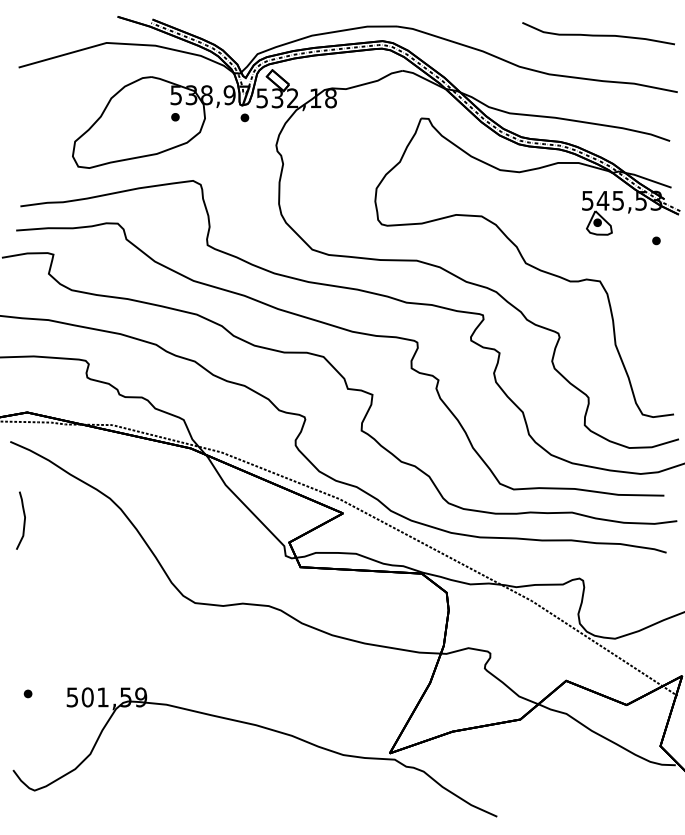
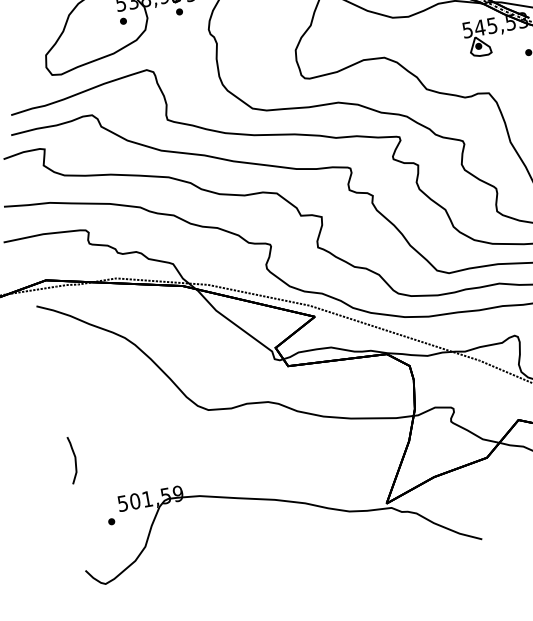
curve: (23, 520) -> (74, 459), moved
part: (27, 693) -> (111, 521), moved

